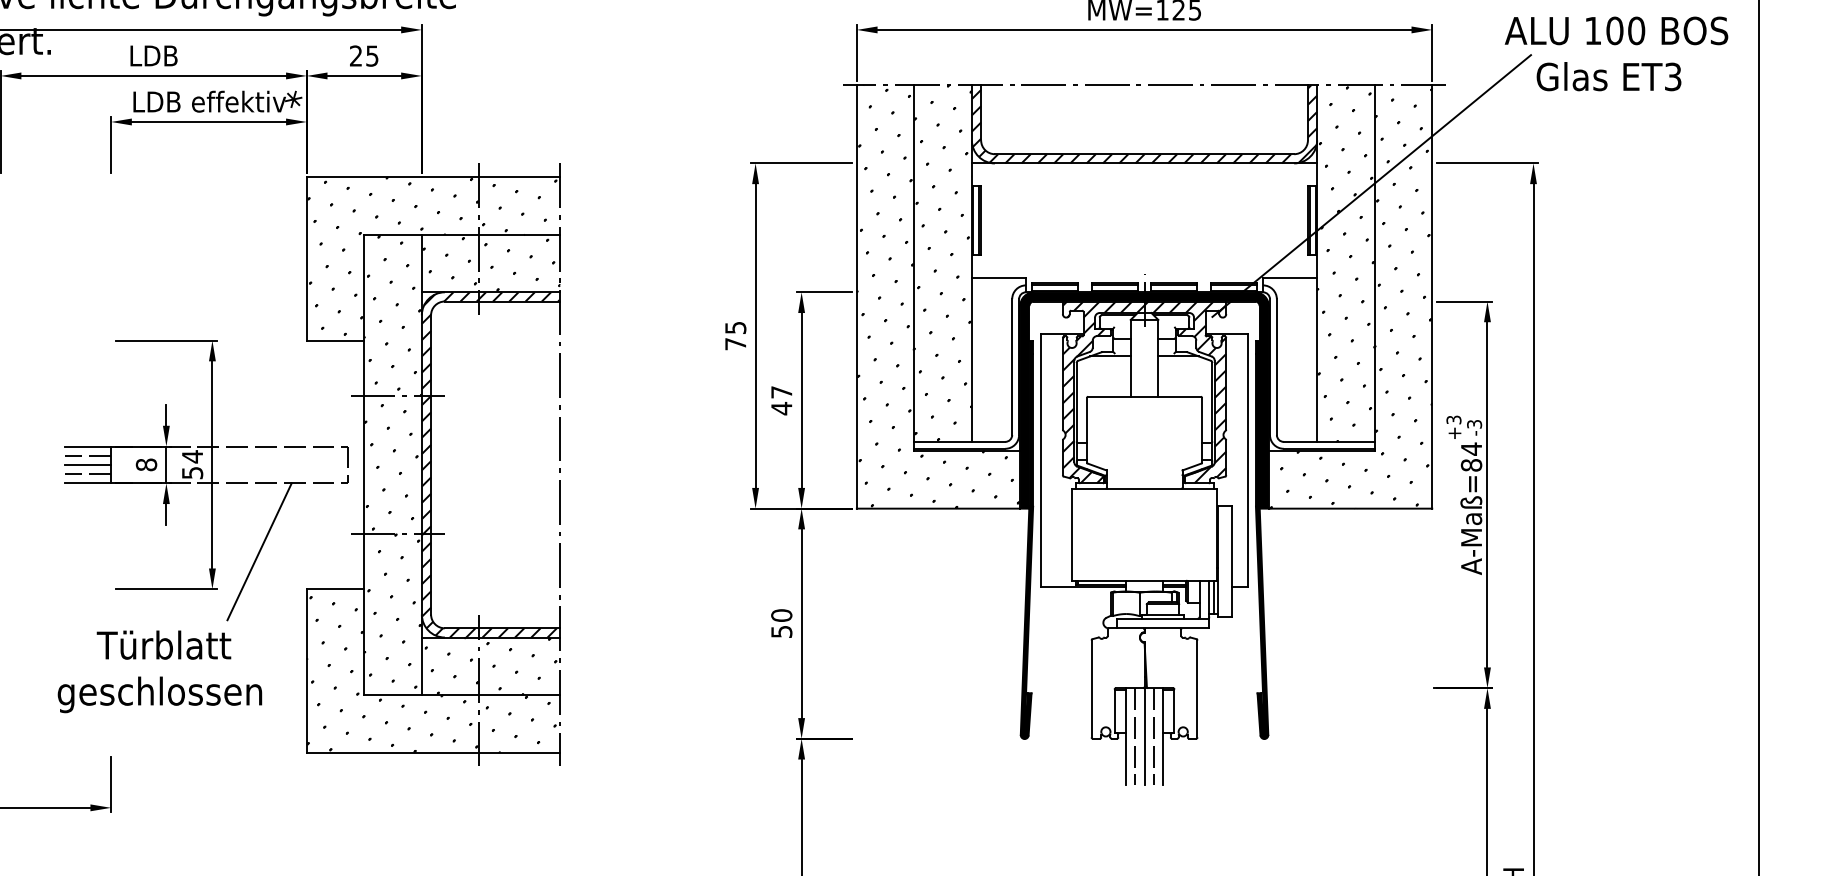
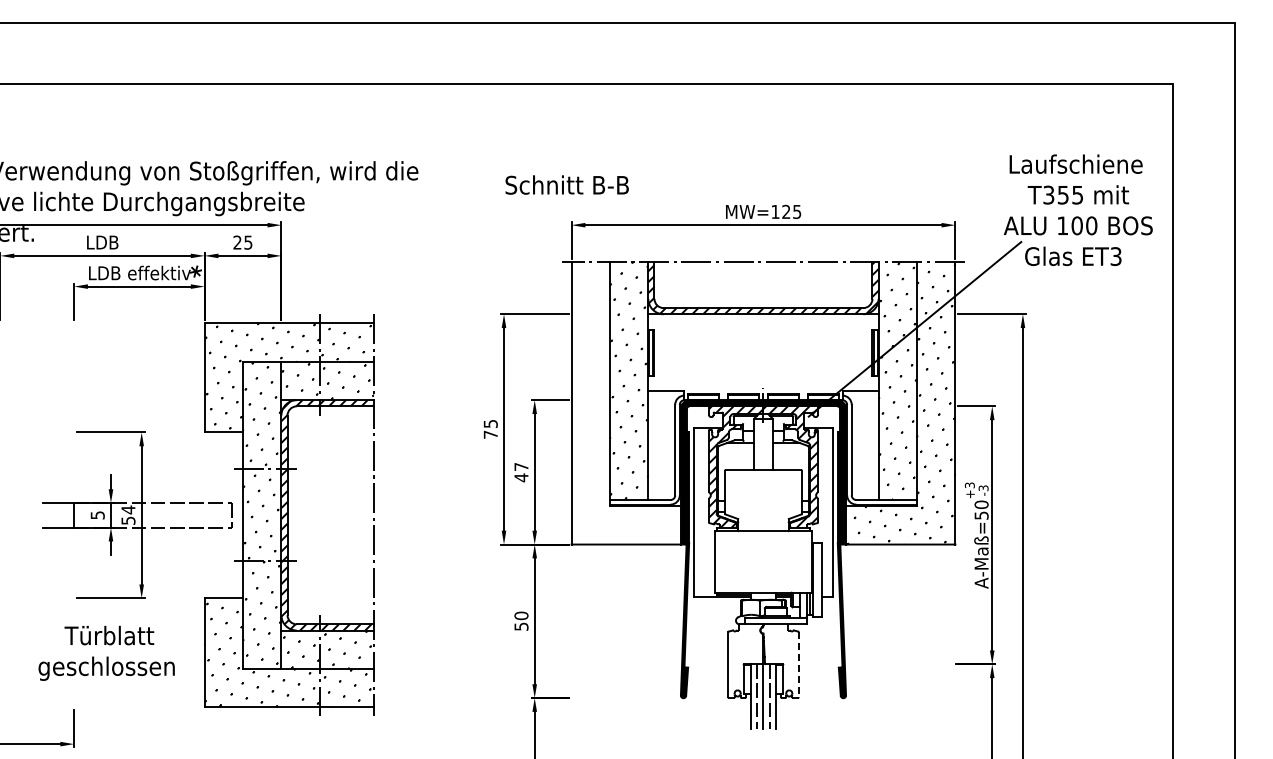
hatch: (937, 297) -> (625, 403), removed
line: (87, 456) -> (58, 509), removed
text: (1471, 456) -> (981, 509), A-Maß=84 -> A-Maß=50
line: (87, 465) -> (58, 515), removed
text: (146, 465) -> (97, 515), 8 -> 5
line: (87, 474) -> (58, 521), removed
line: (258, 550) -> (172, 572), removed
line: (1197, 689) -> (798, 665), solid -> dashed

